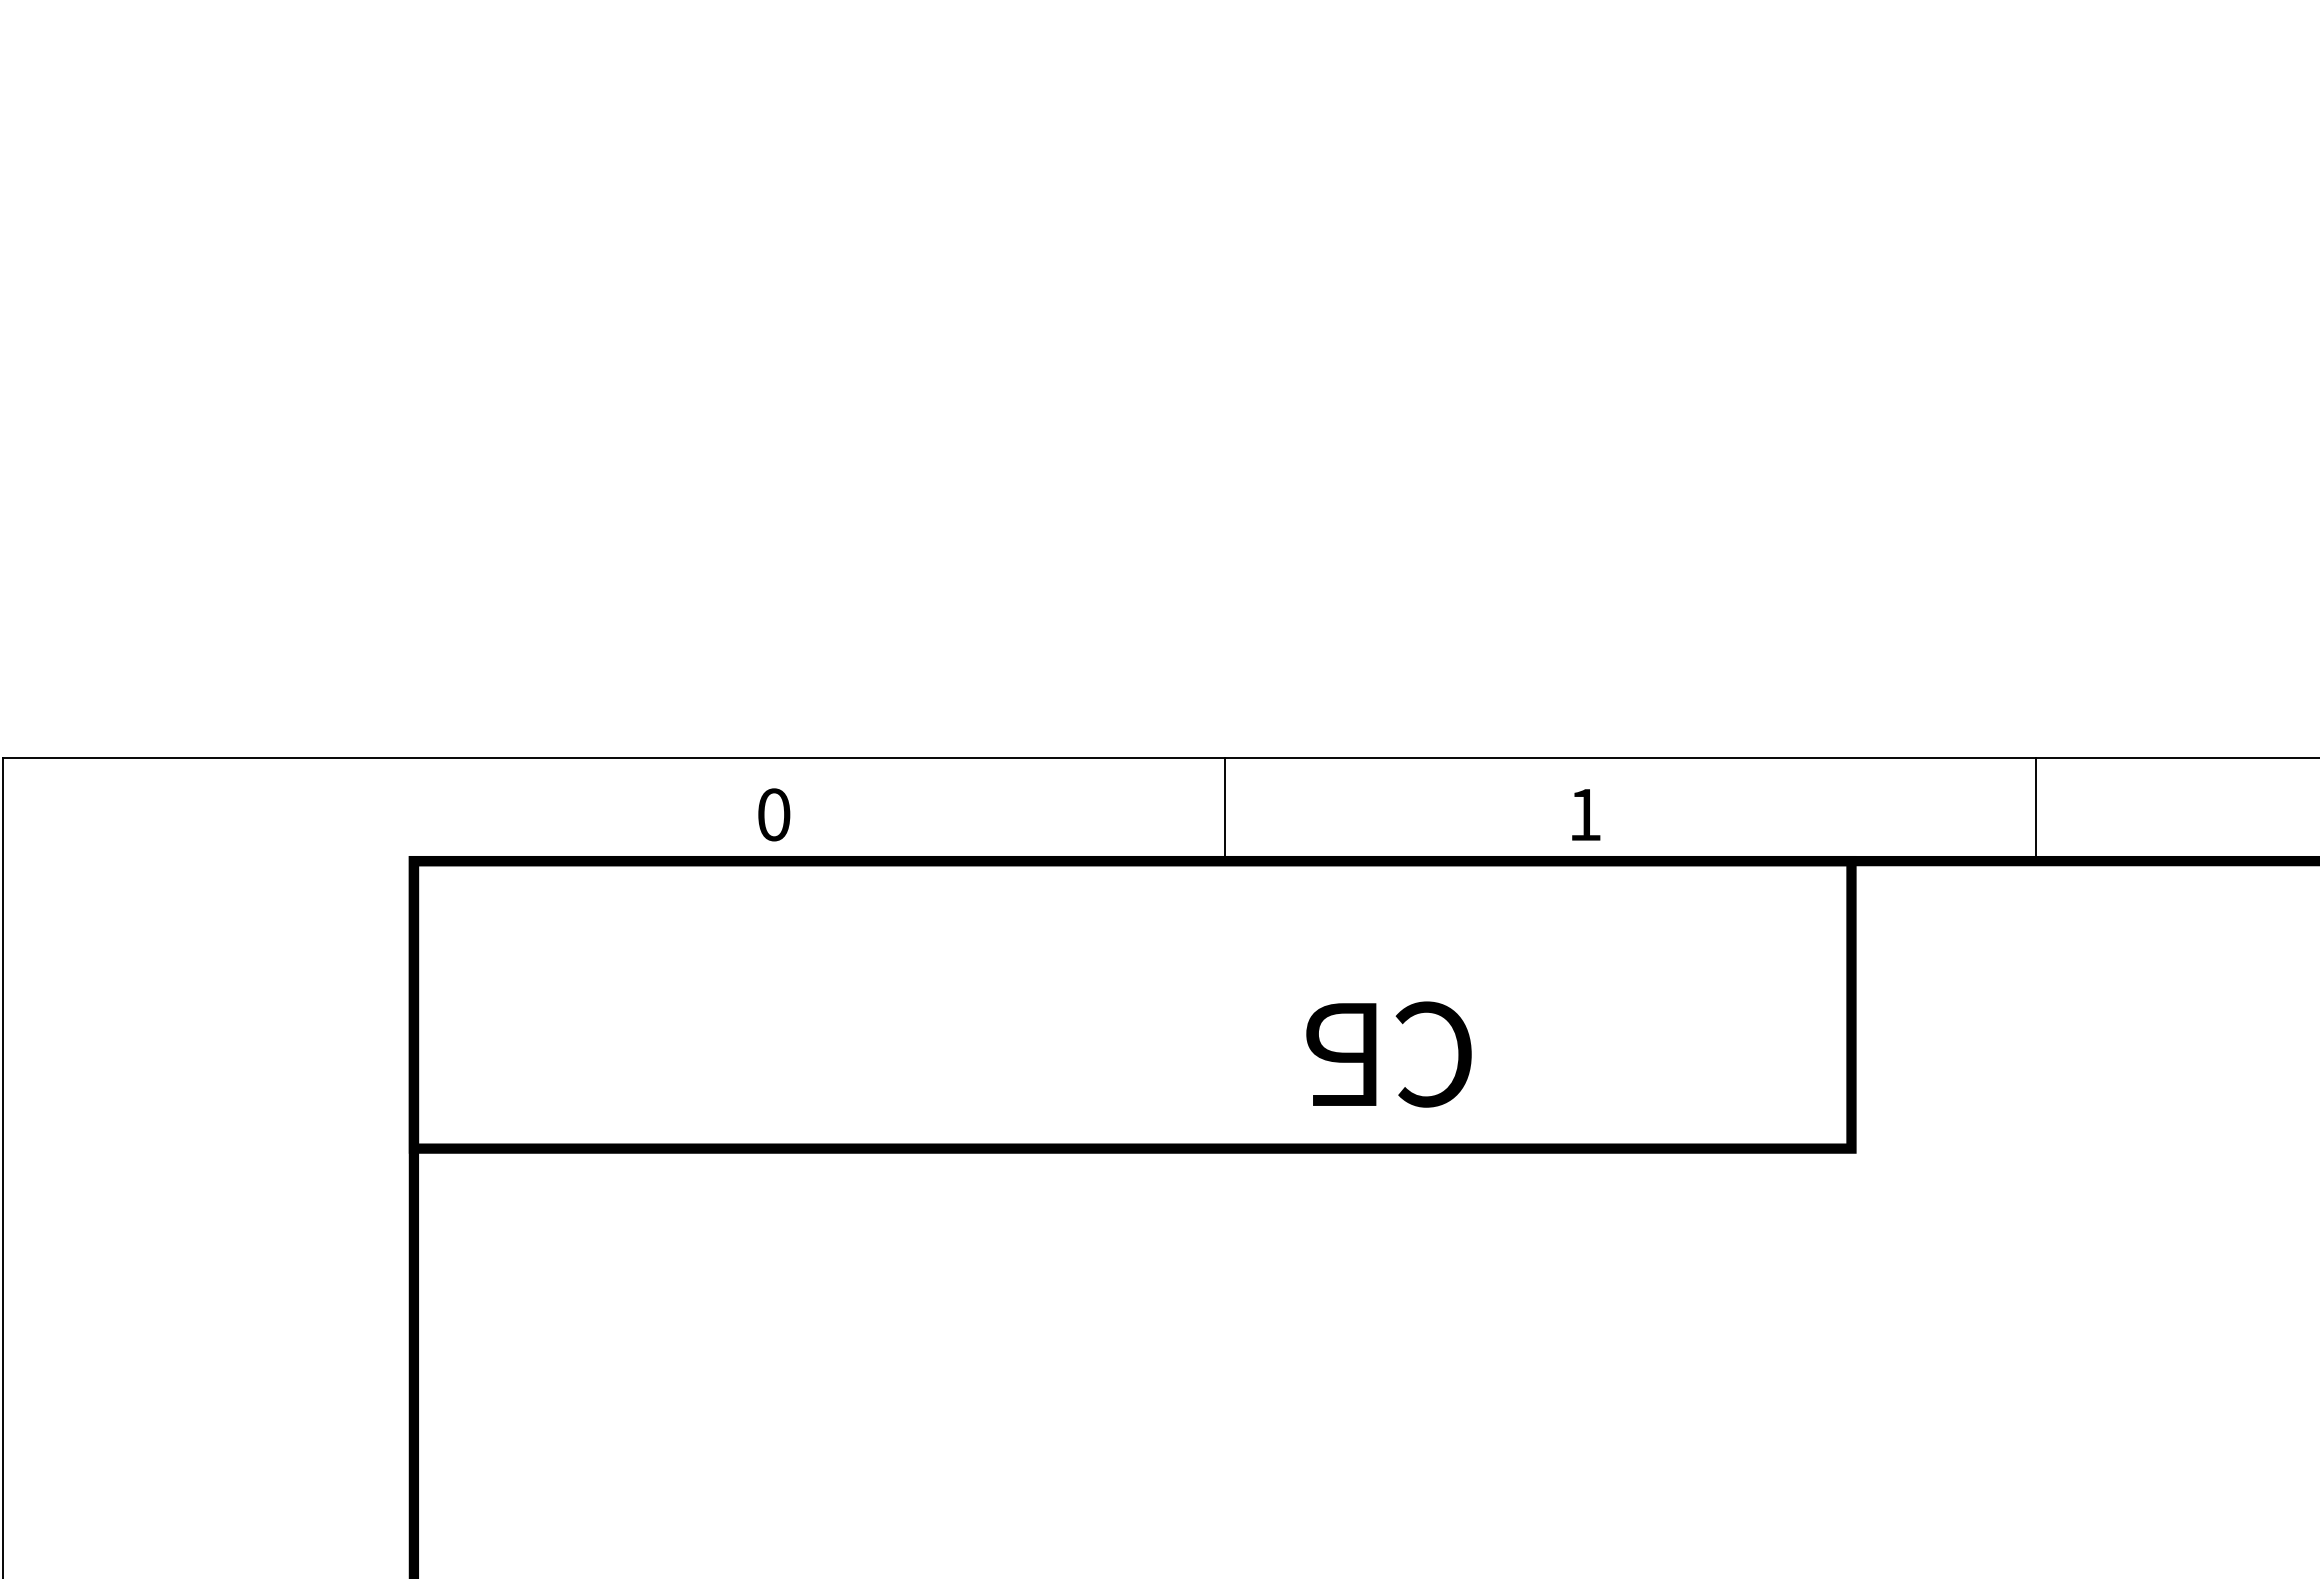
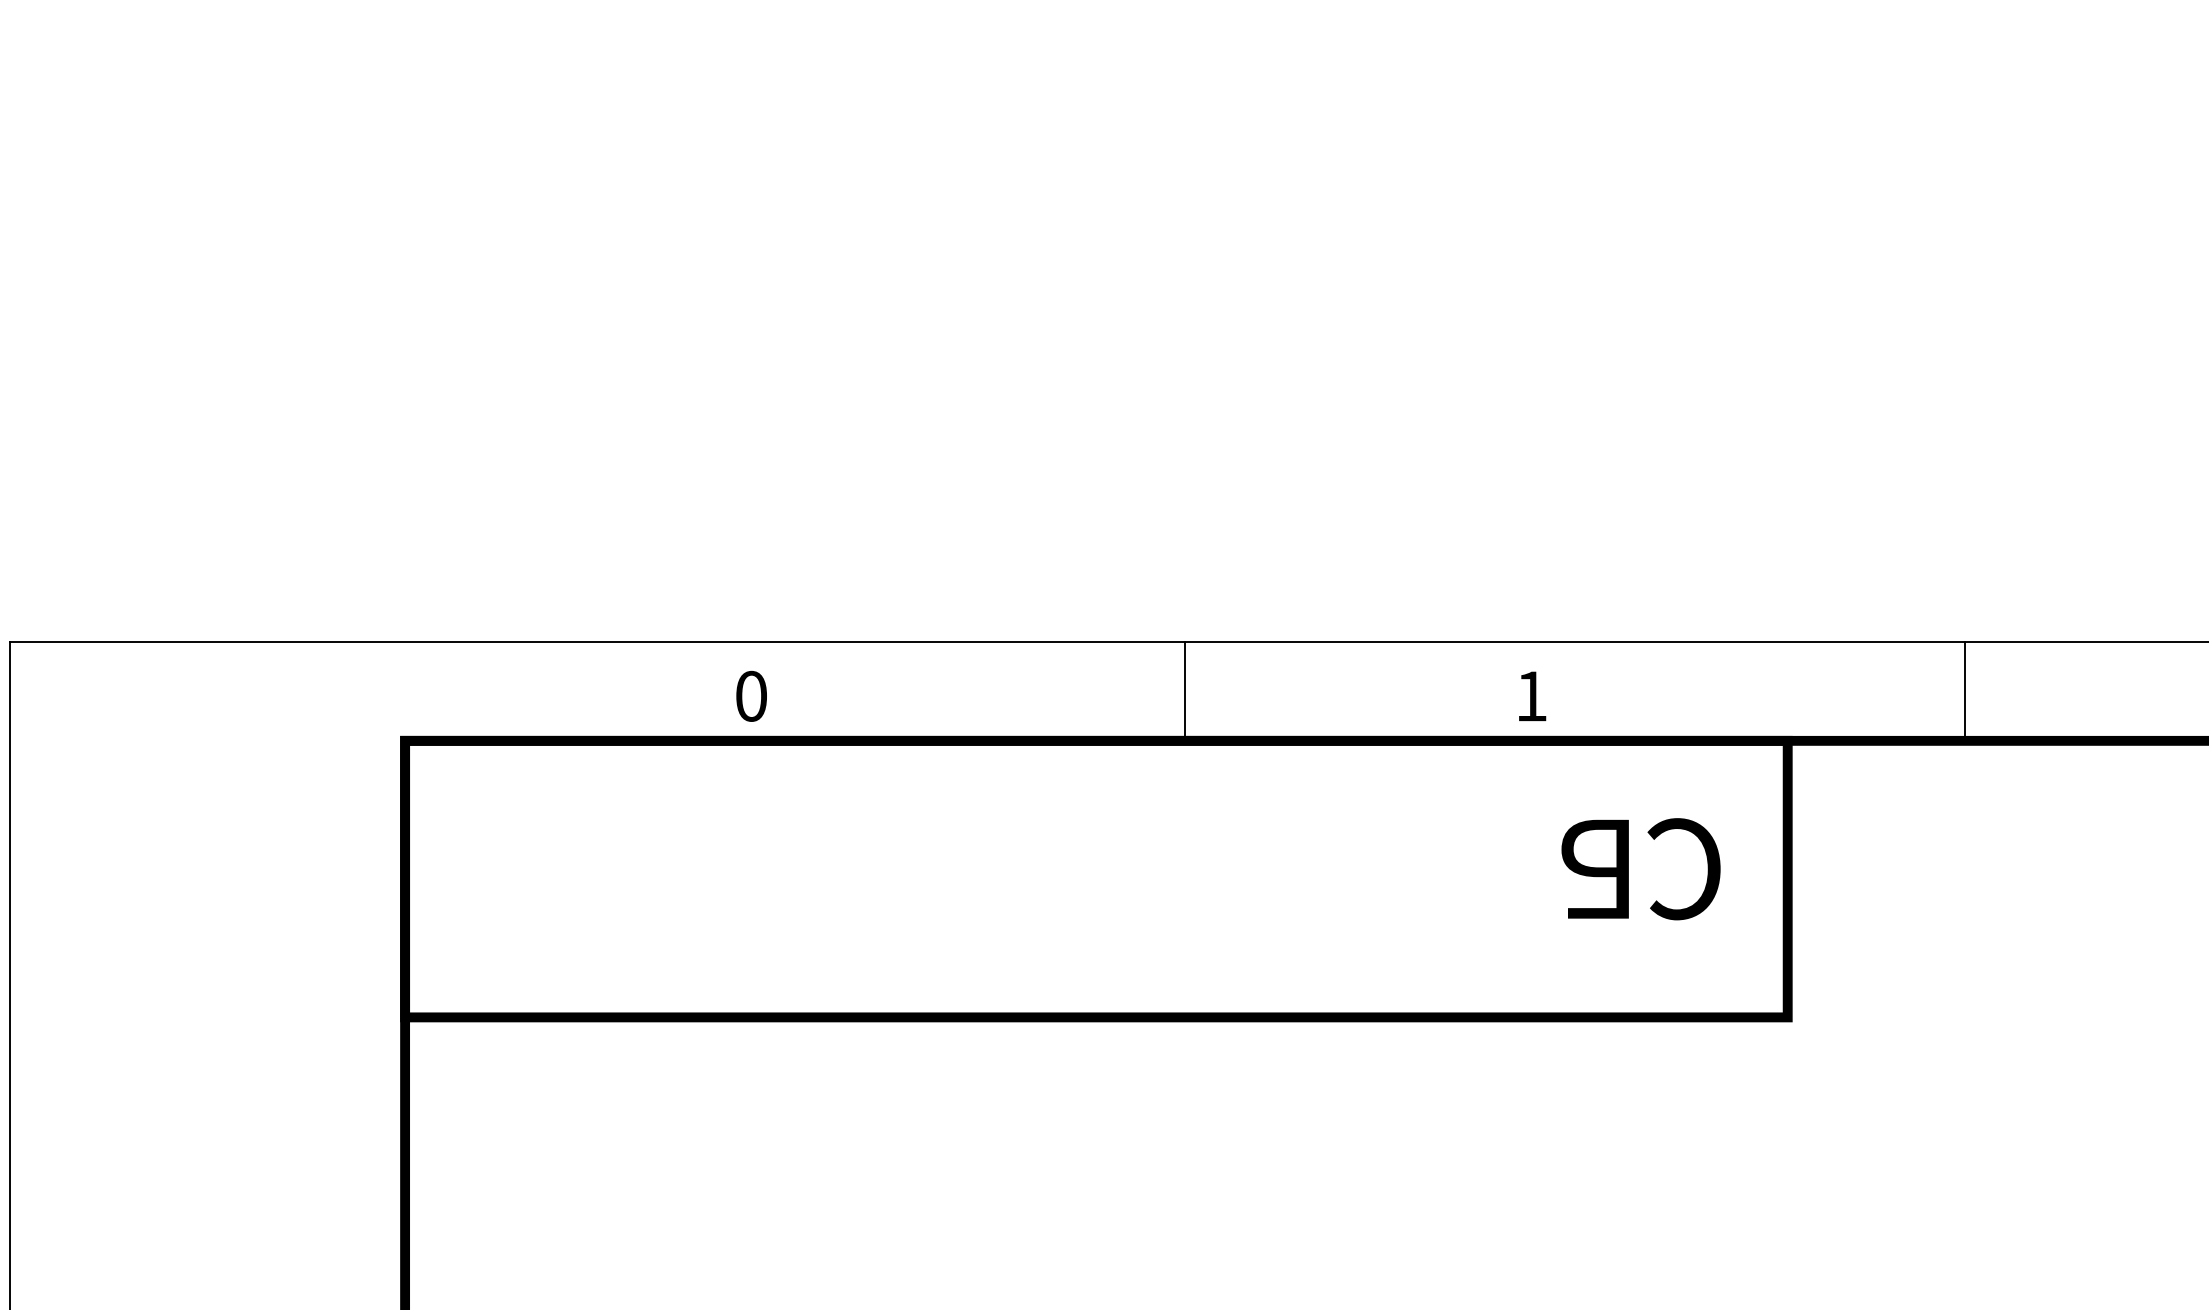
text: (1388, 1054) -> (1640, 869), moved

